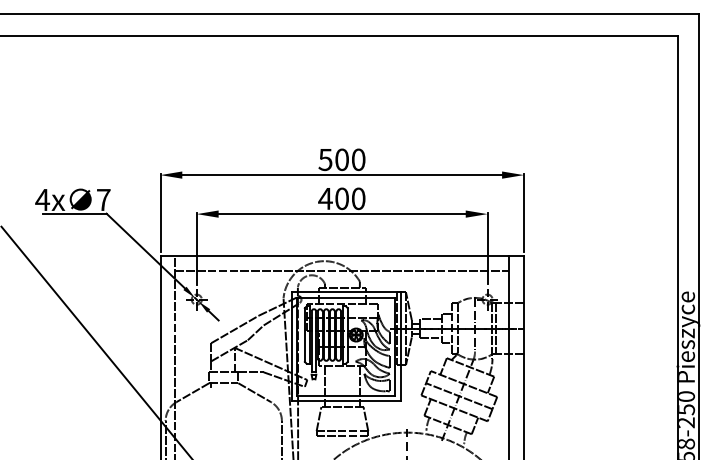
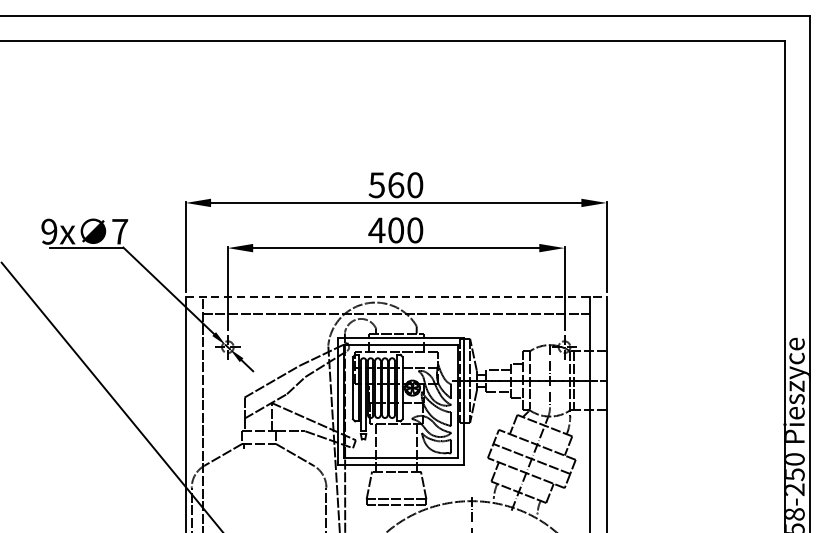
text: (342, 159) -> (396, 184), 500 -> 560
text: (42, 199) -> (49, 231), 4x -> 9x
line: (342, 256) -> (396, 297), solid -> dashed

